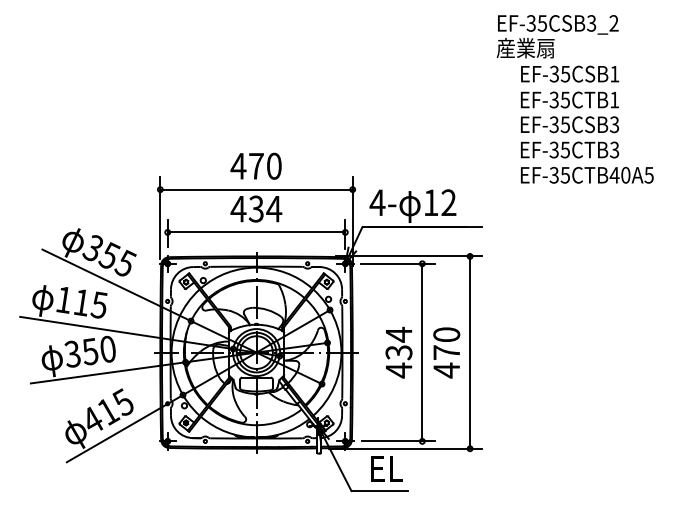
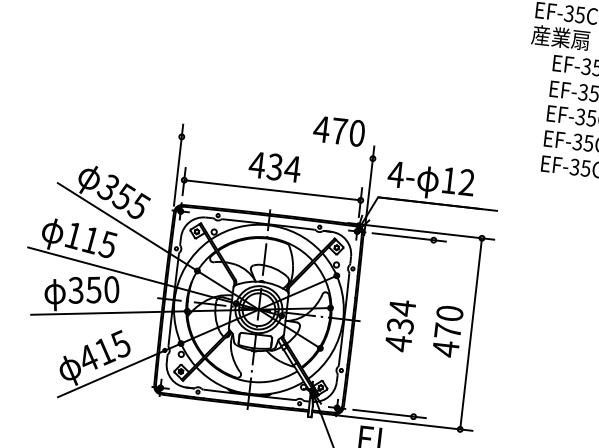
text: (255, 165) -> (338, 130), moved
line: (256, 189) -> (277, 147), removed
line: (422, 352) -> (423, 328), removed

